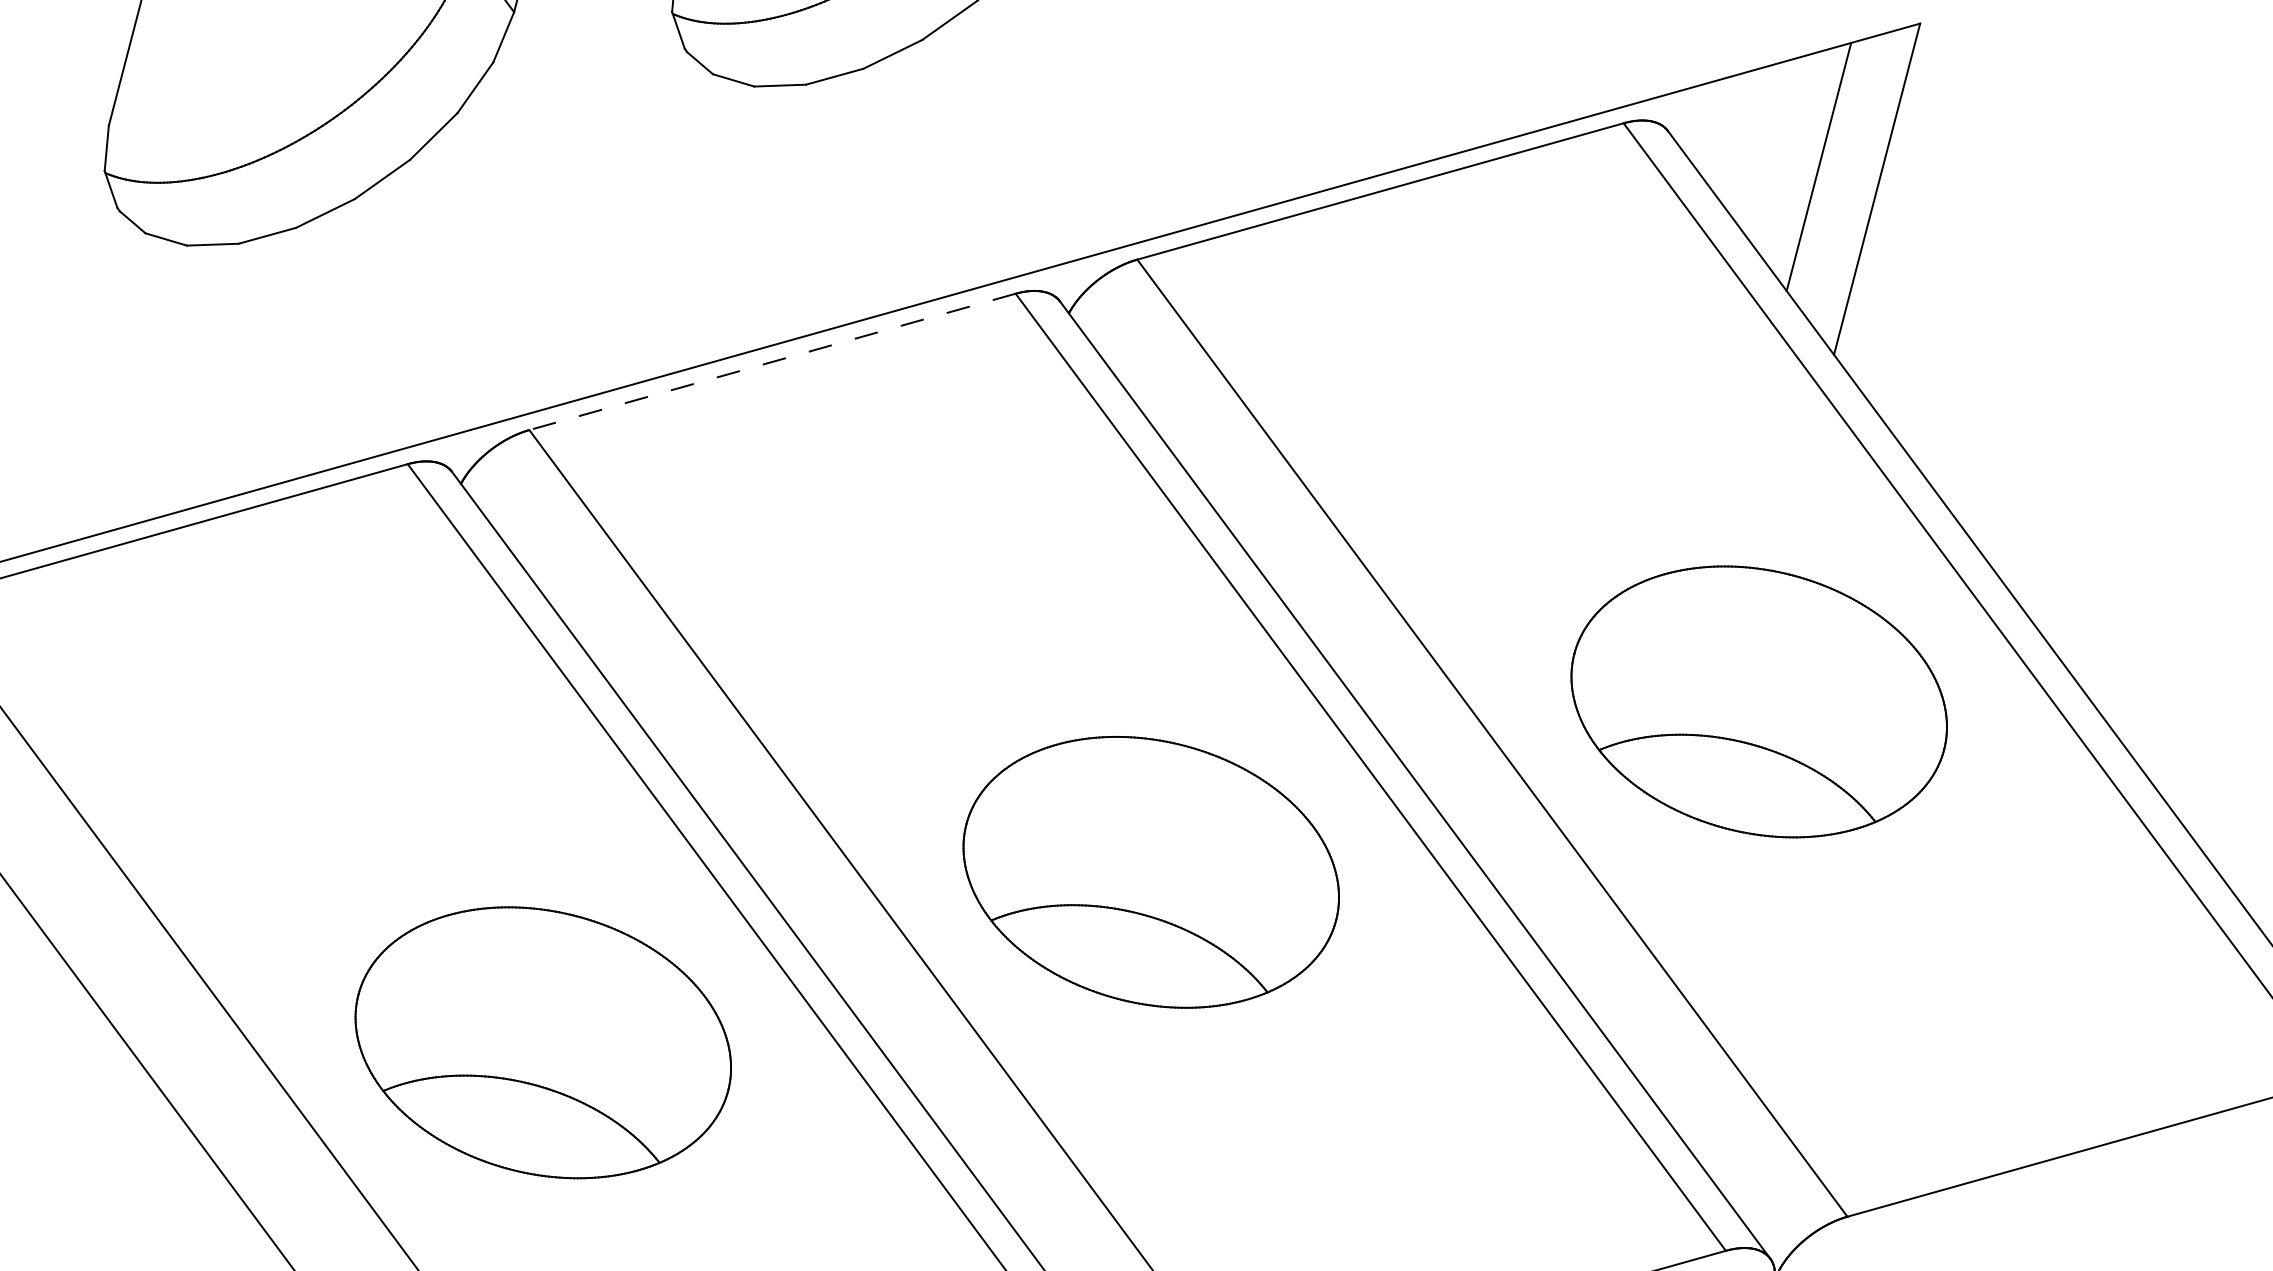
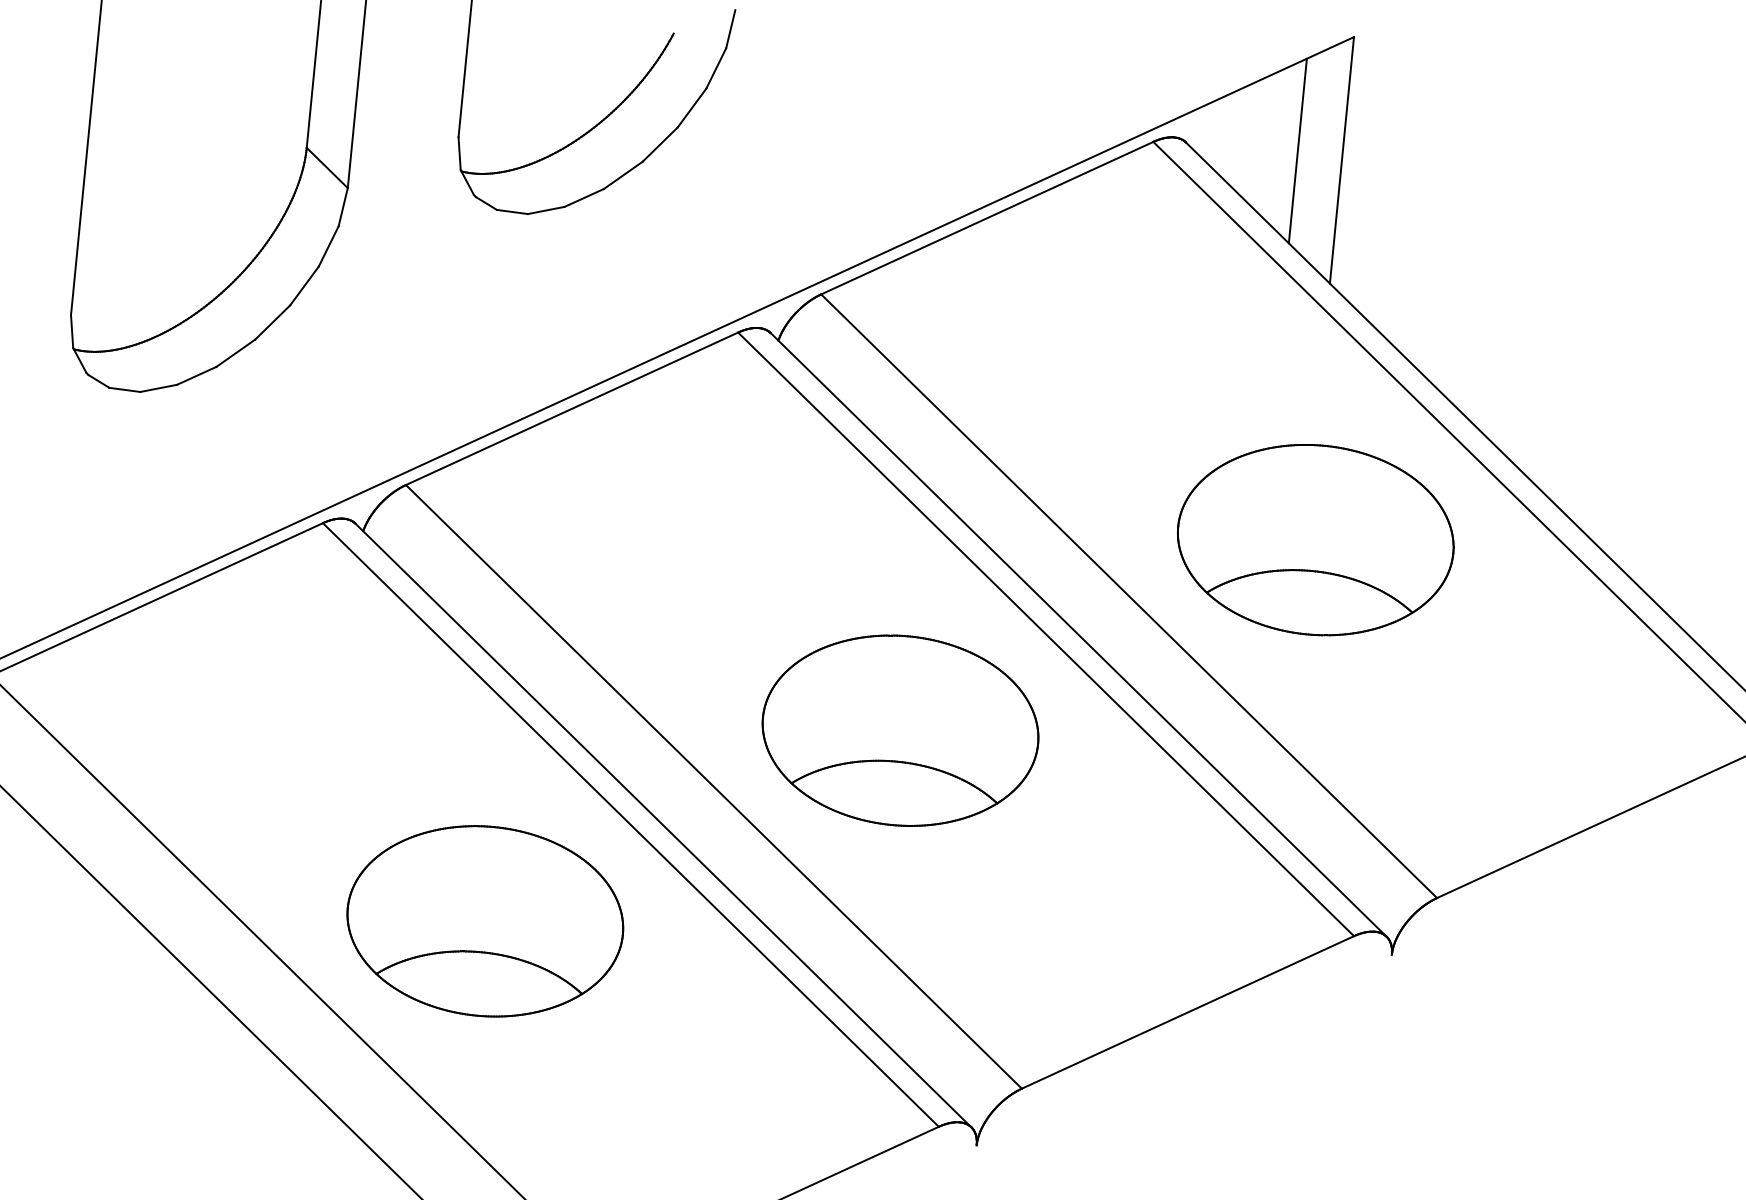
line: (773, 361) -> (572, 408), dashed -> solid

